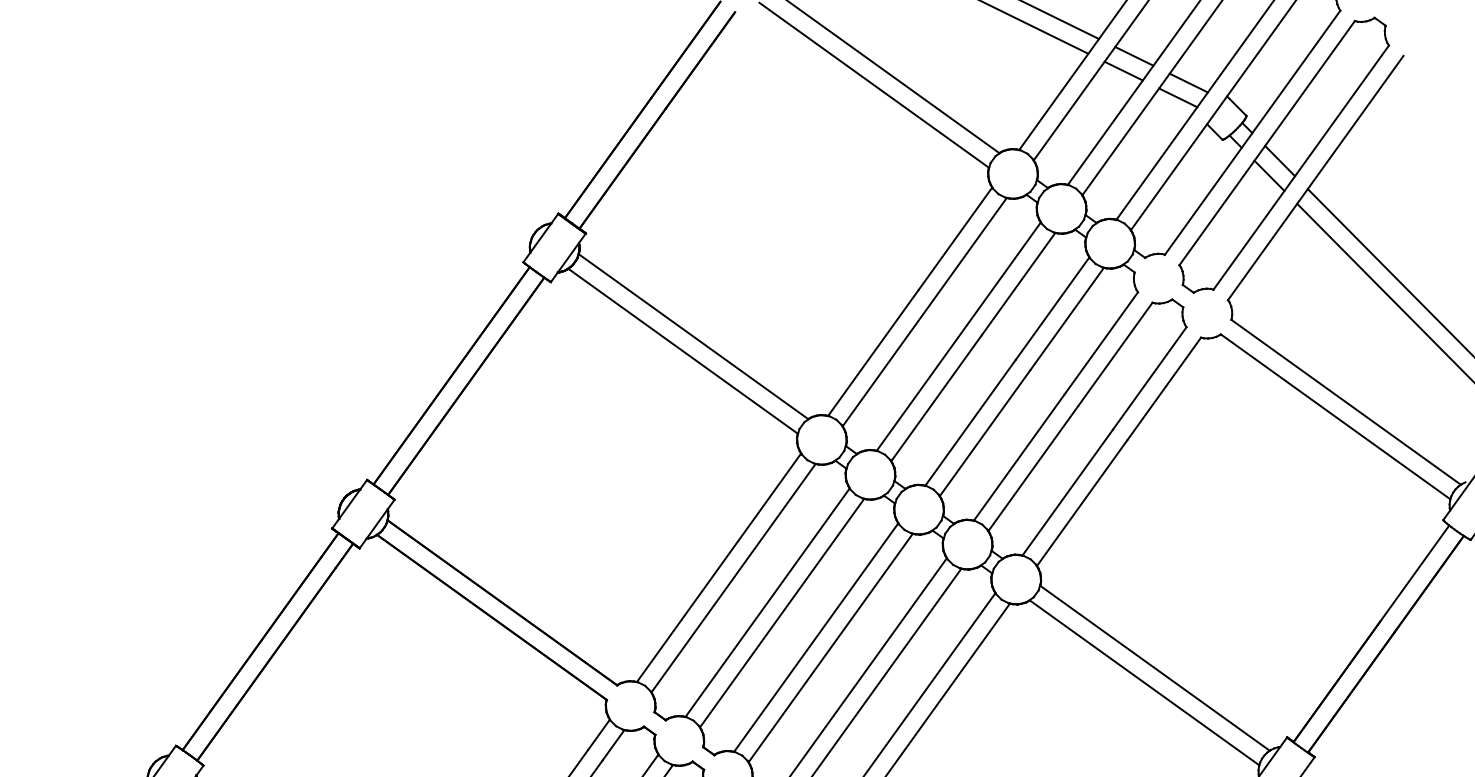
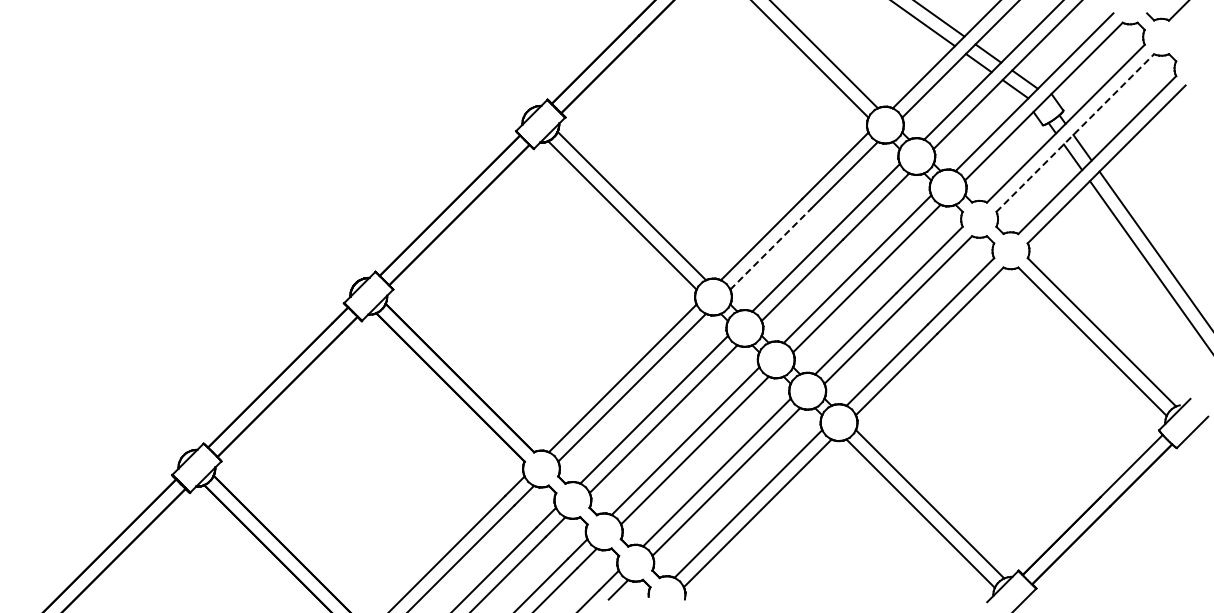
line: (1267, 143) -> (1075, 133), solid -> dashed
line: (887, 364) -> (770, 249), solid -> dashed

